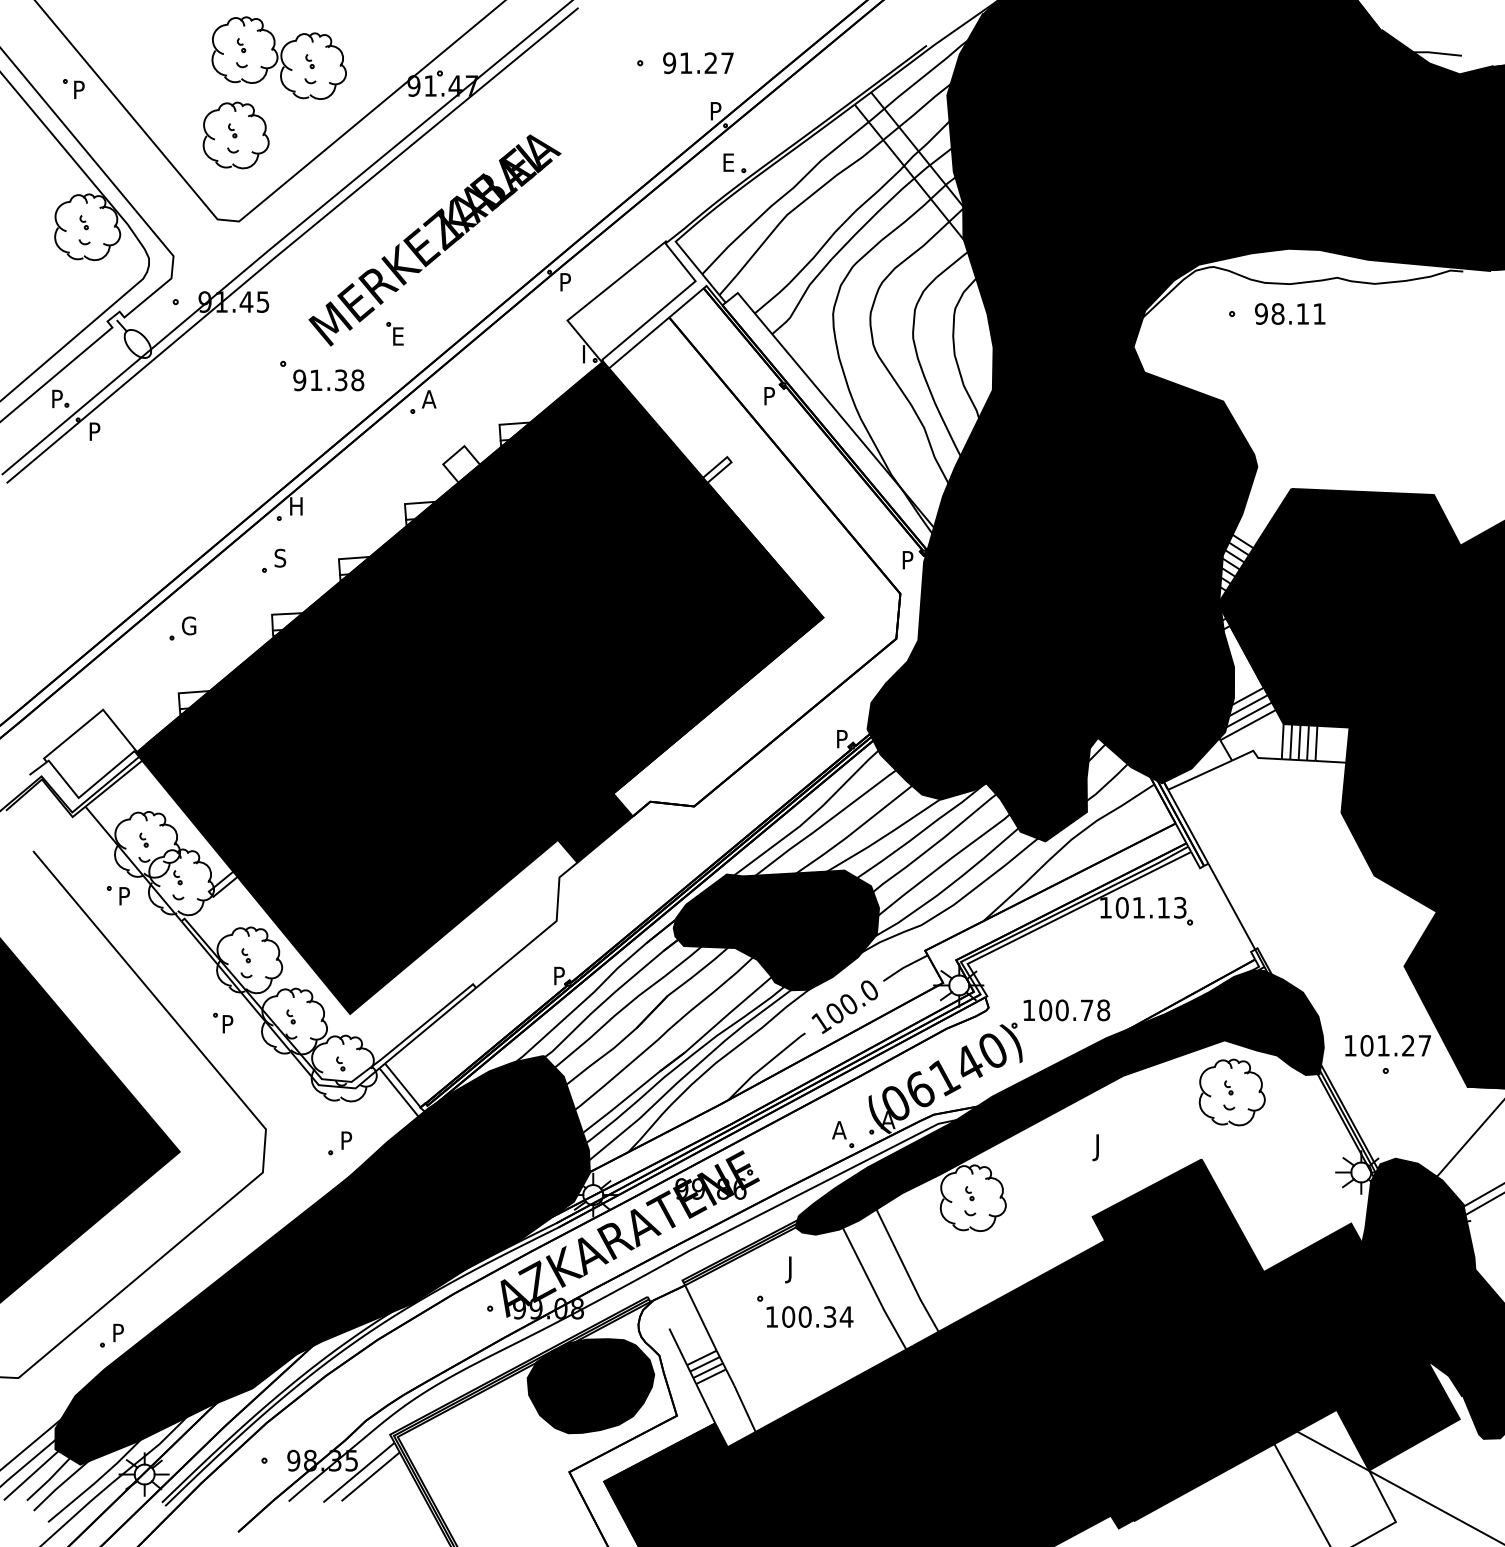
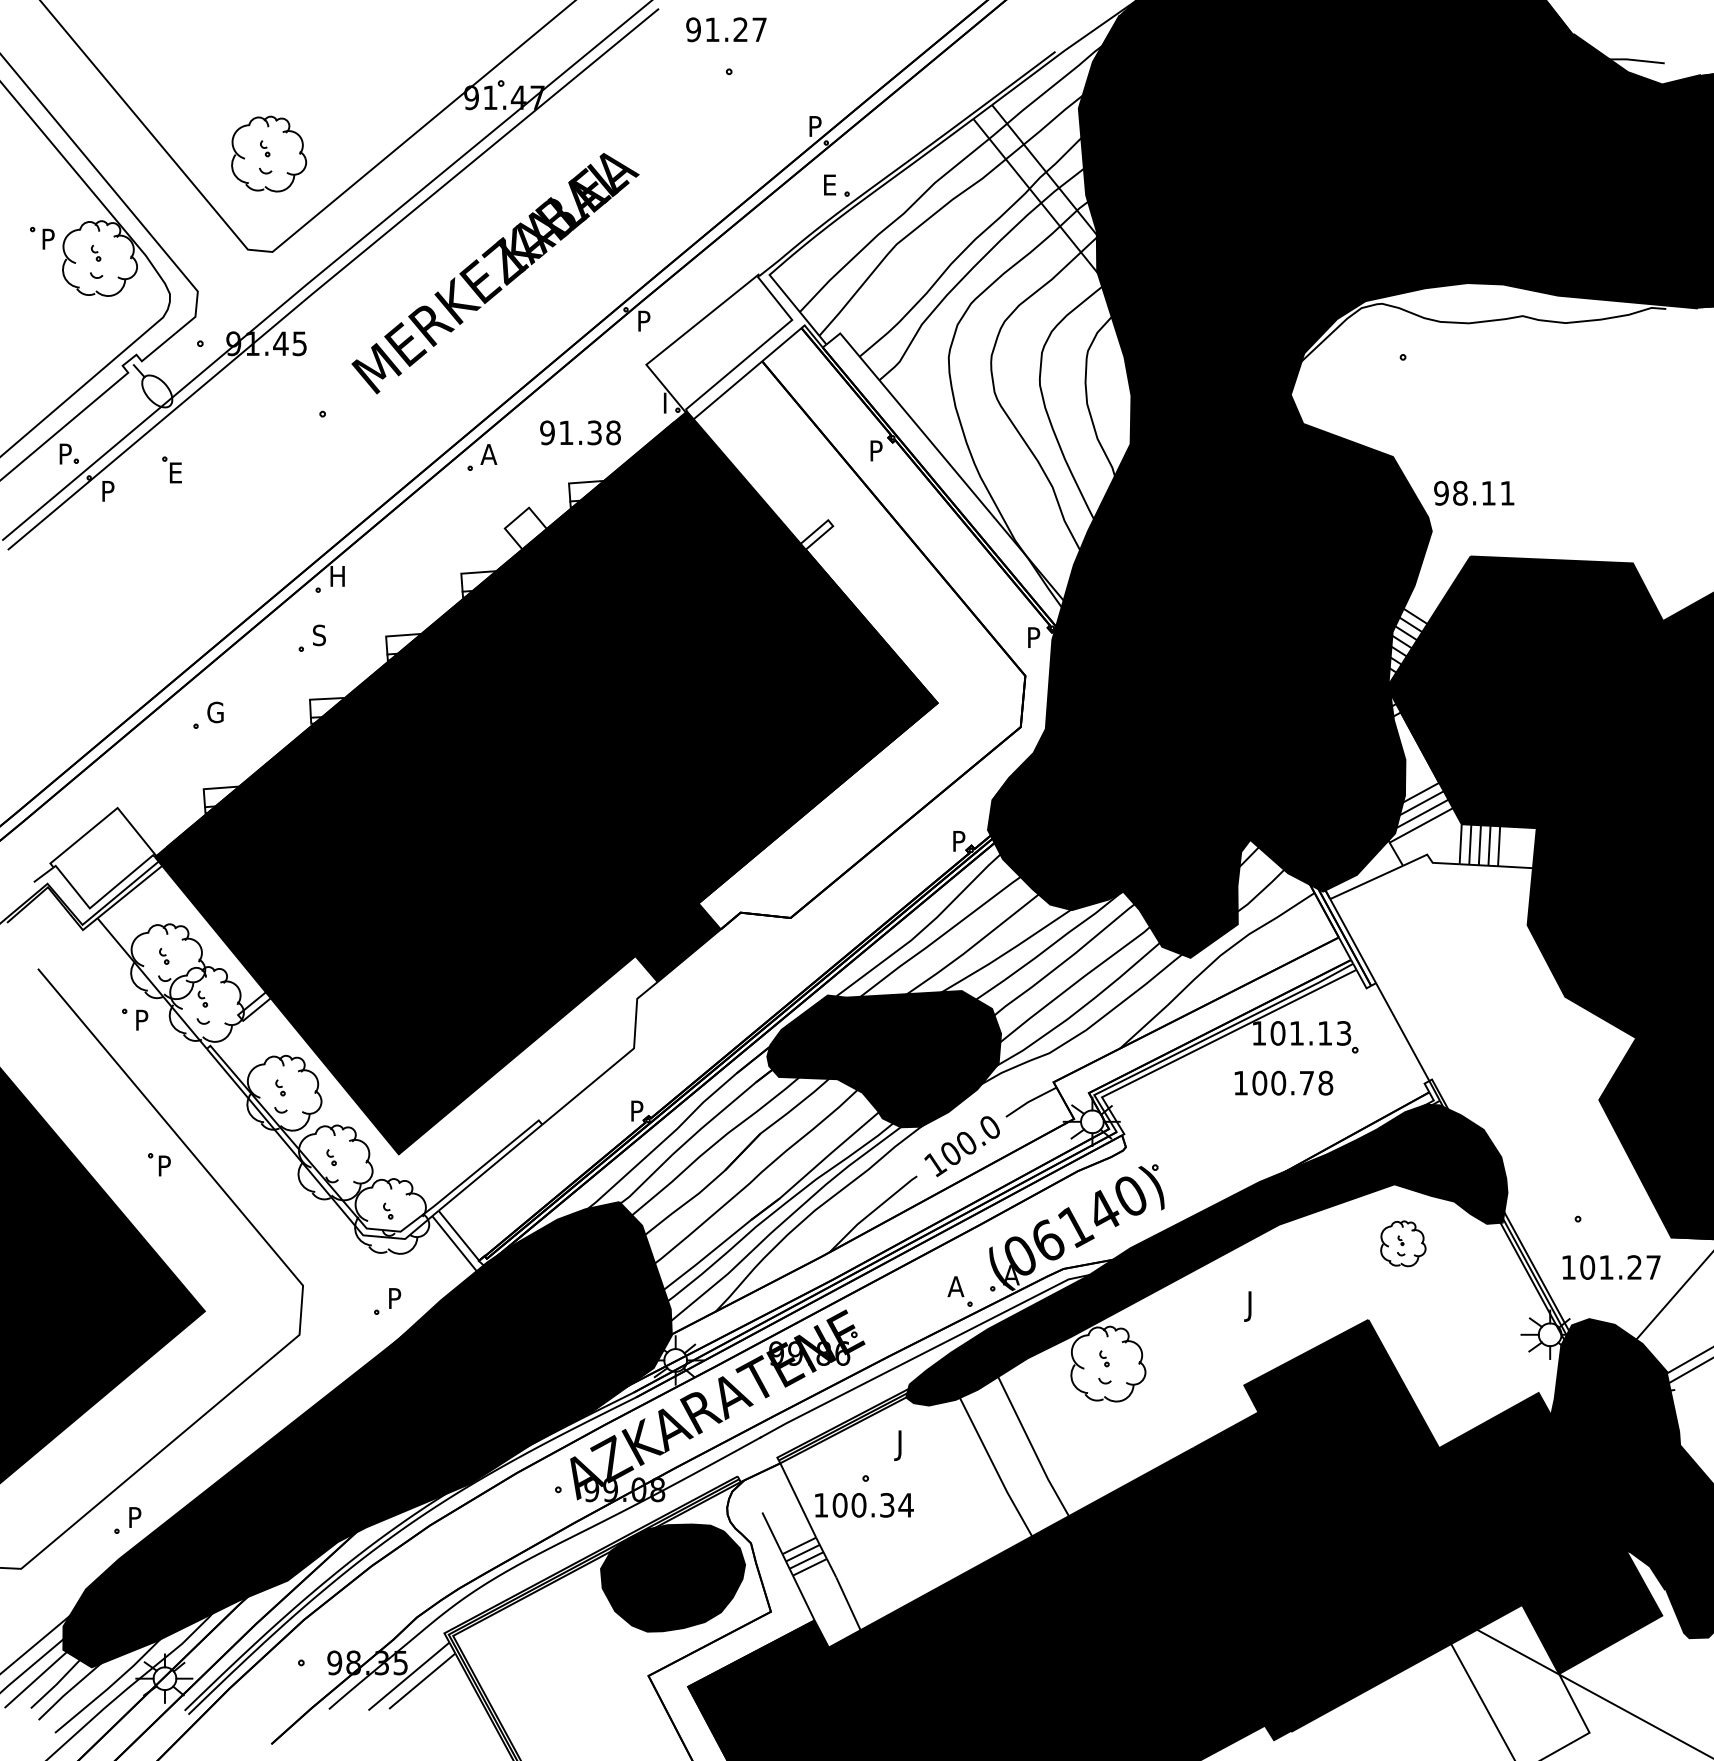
part: (279, 57) -> (318, 65), removed
text: (698, 62) -> (726, 29), moved
part: (74, 88) -> (42, 237), moved
text: (1290, 314) -> (1474, 493), moved
part: (394, 333) -> (171, 469), moved
text: (328, 380) -> (580, 432), moved
text: (1066, 1009) -> (1283, 1082), moved
part: (223, 1022) -> (159, 1164), moved
text: (1387, 1045) -> (1611, 1267), moved
part: (1232, 1092) -> (1403, 1243), size x0.6
text: (810, 1317) -> (864, 1505), moved

